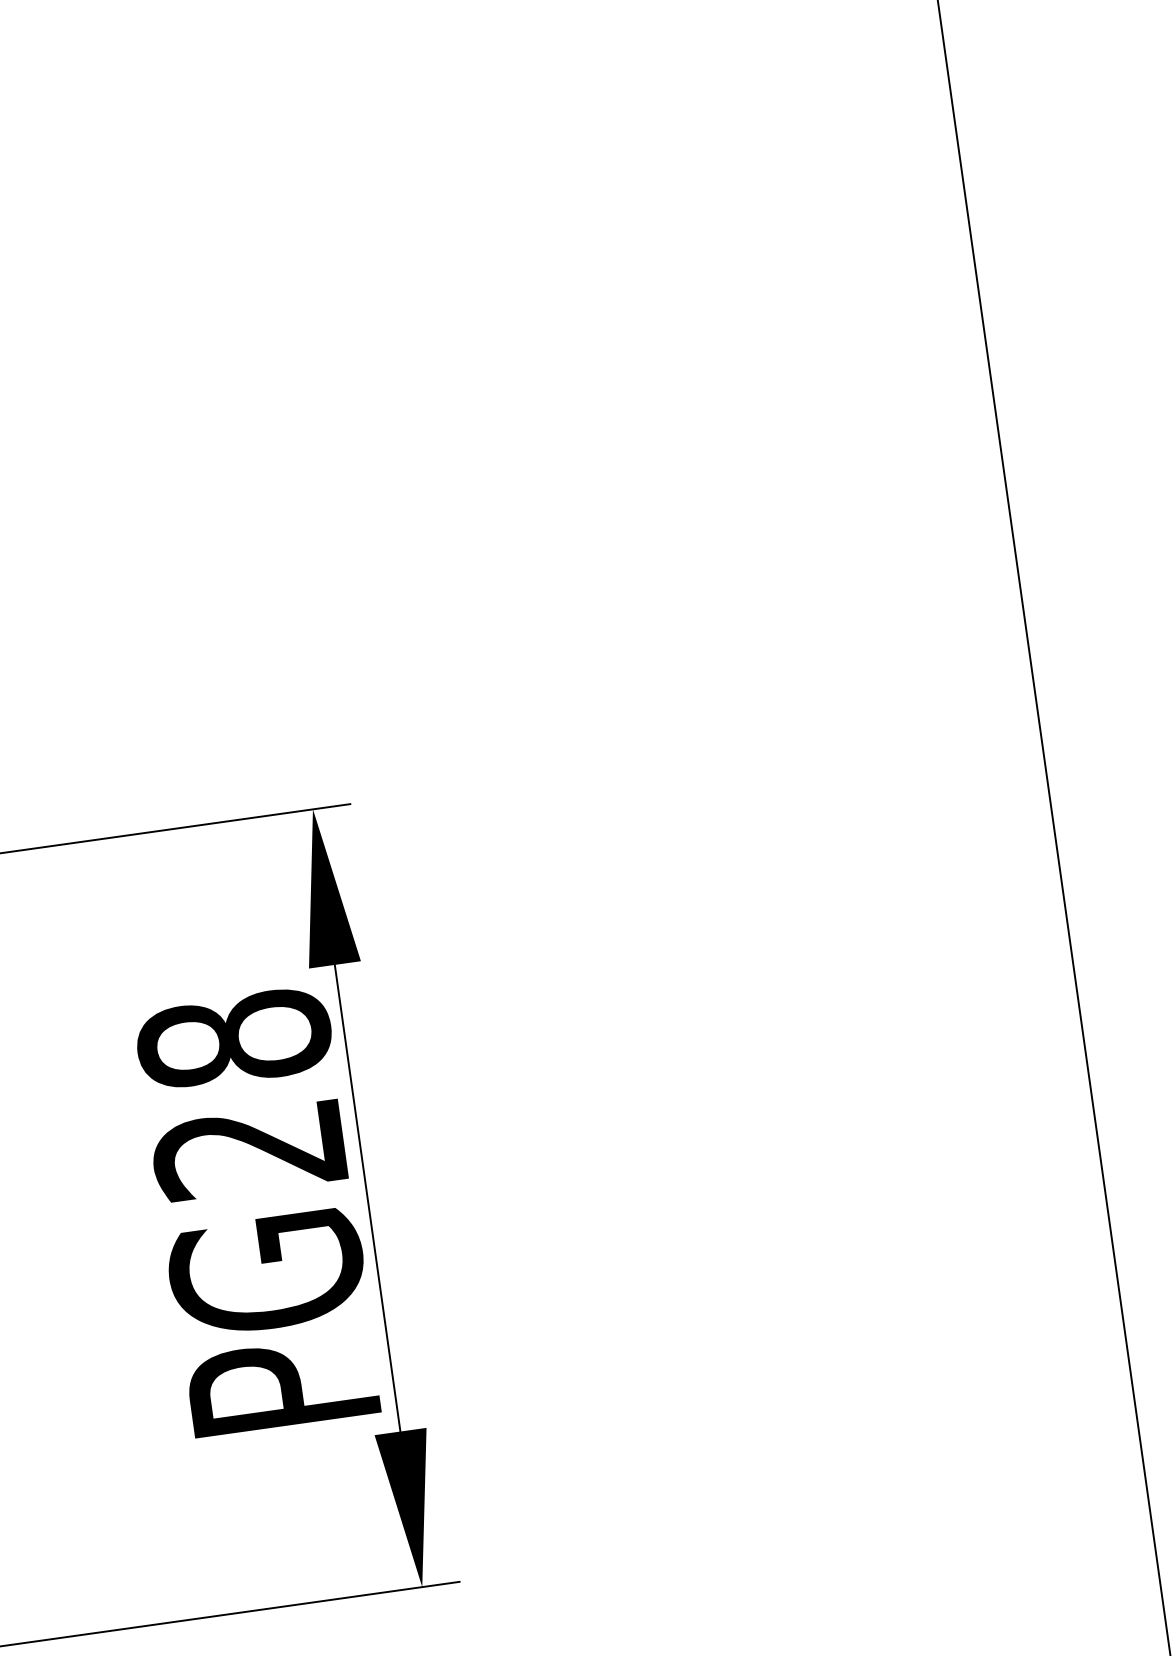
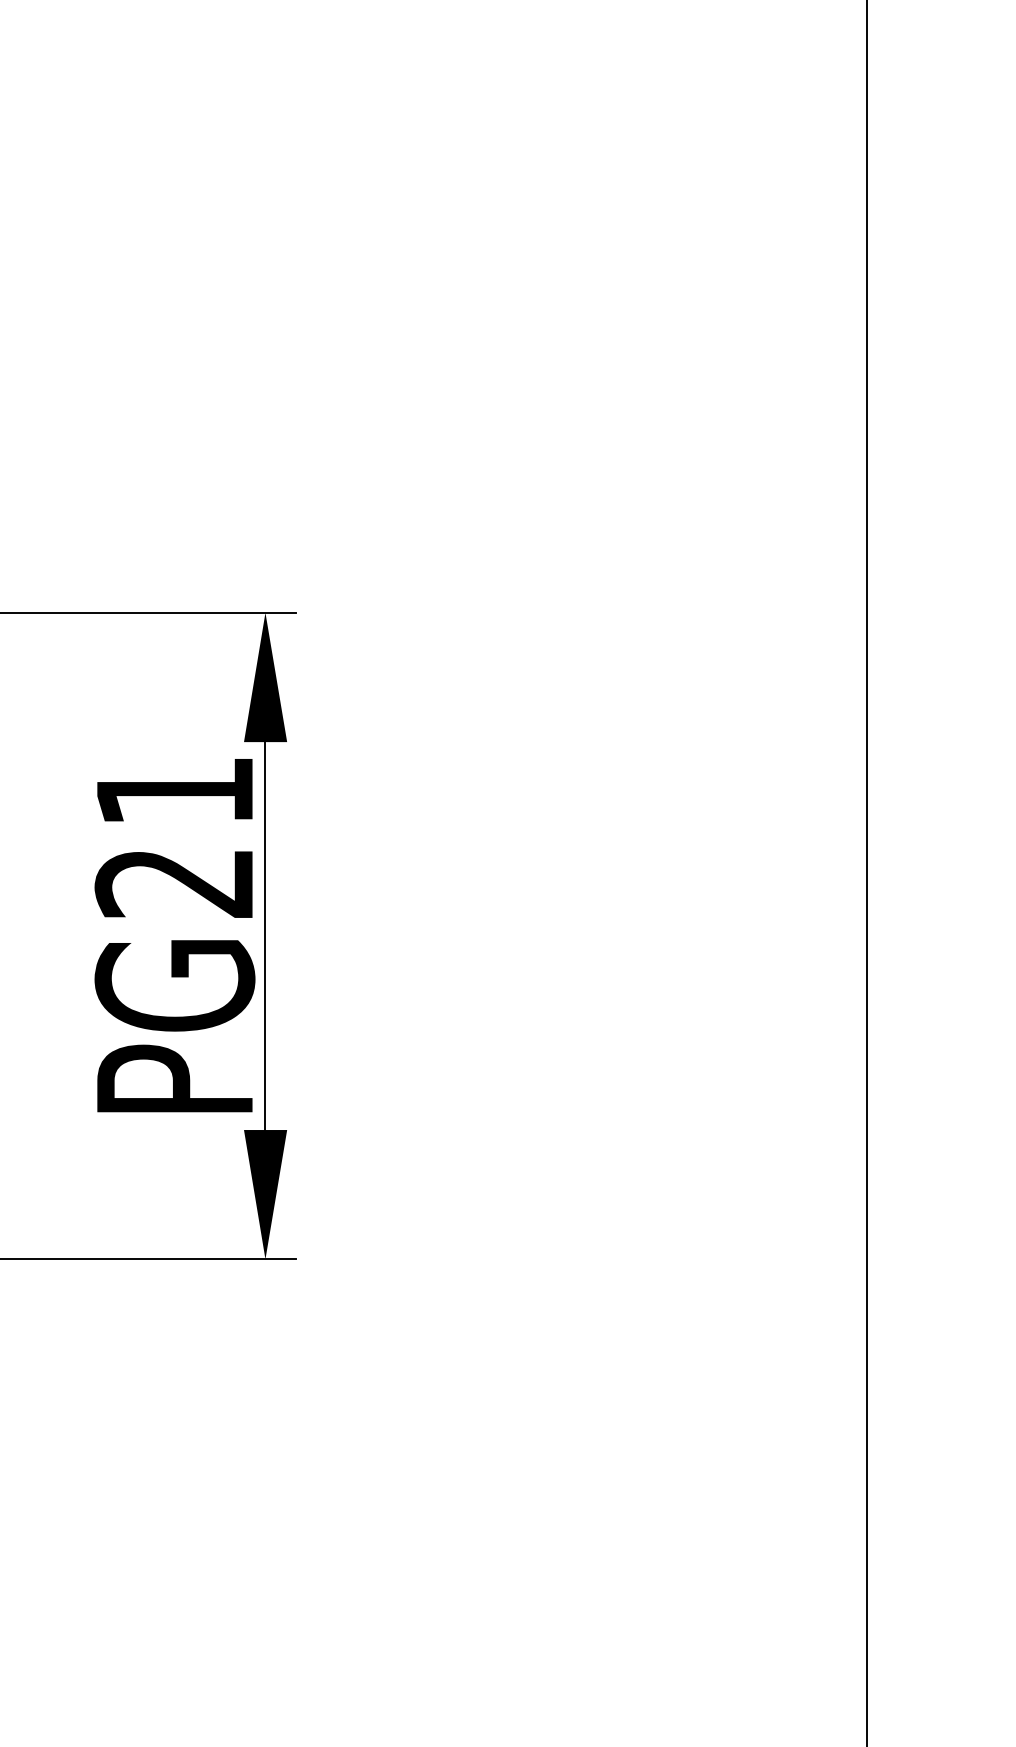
text: (233, 1039) -> (174, 791), PG28 -> PG21

